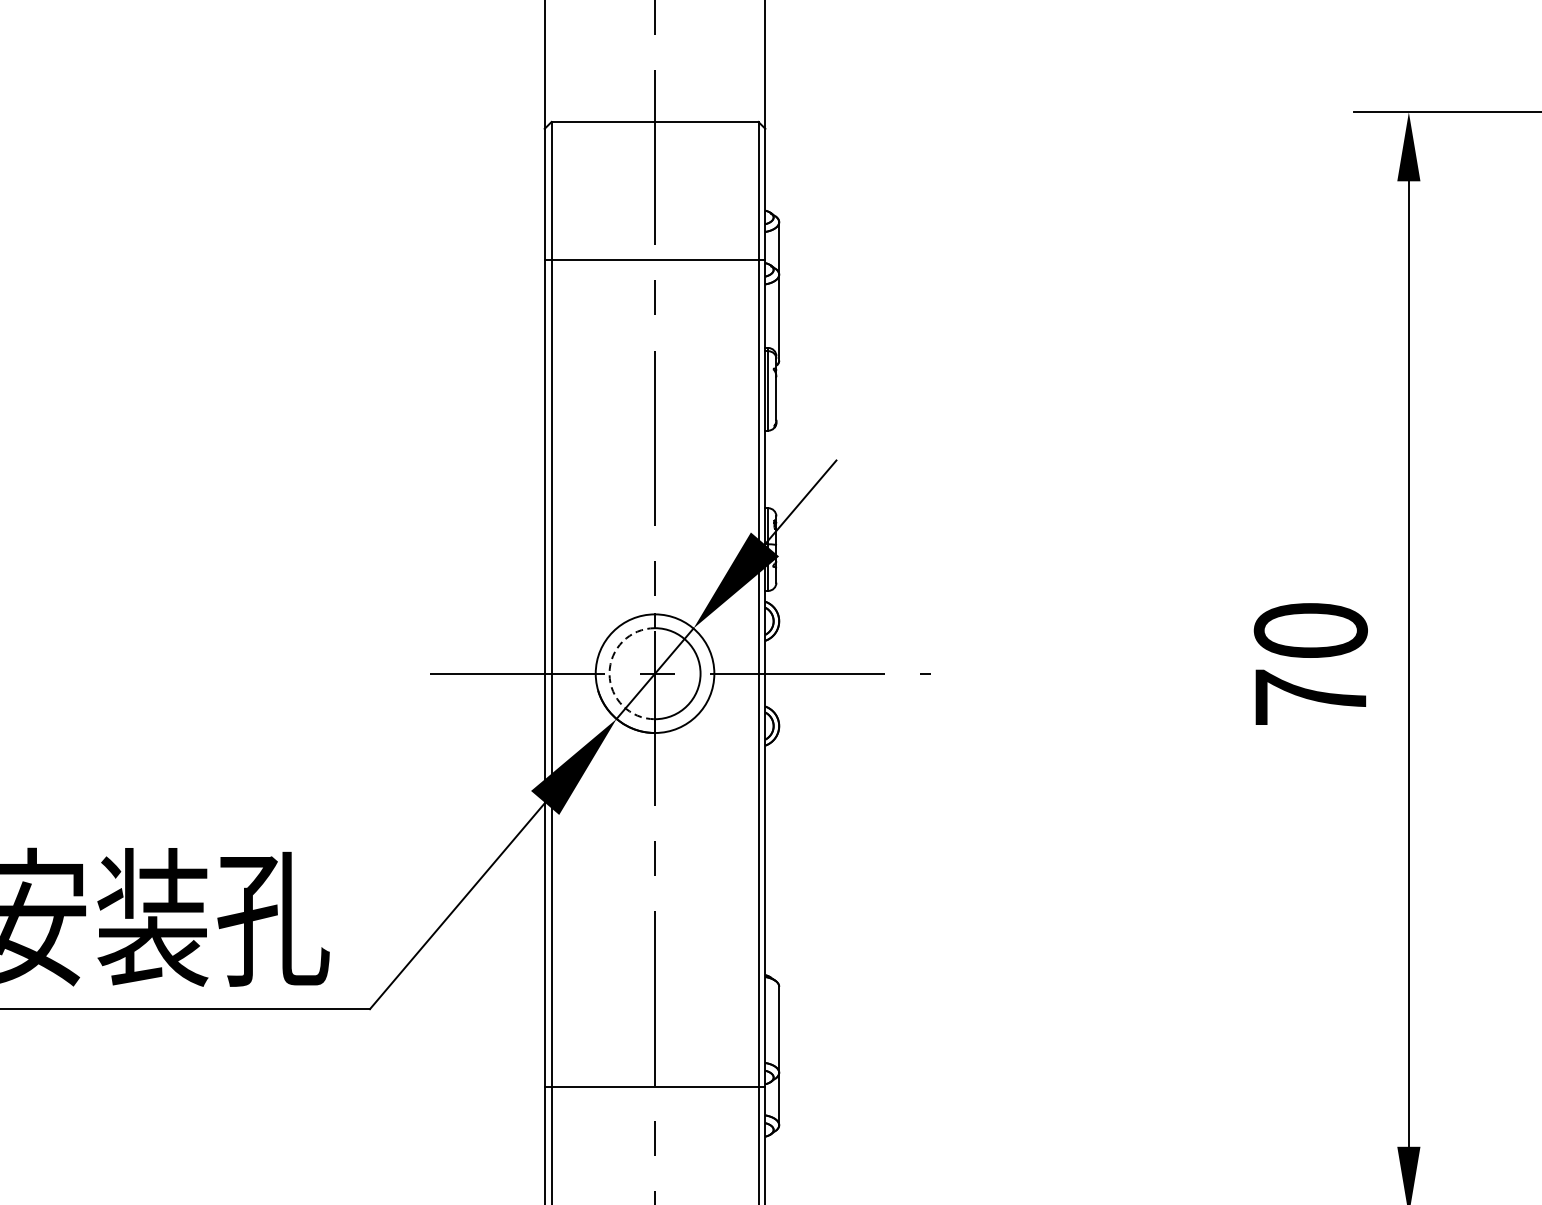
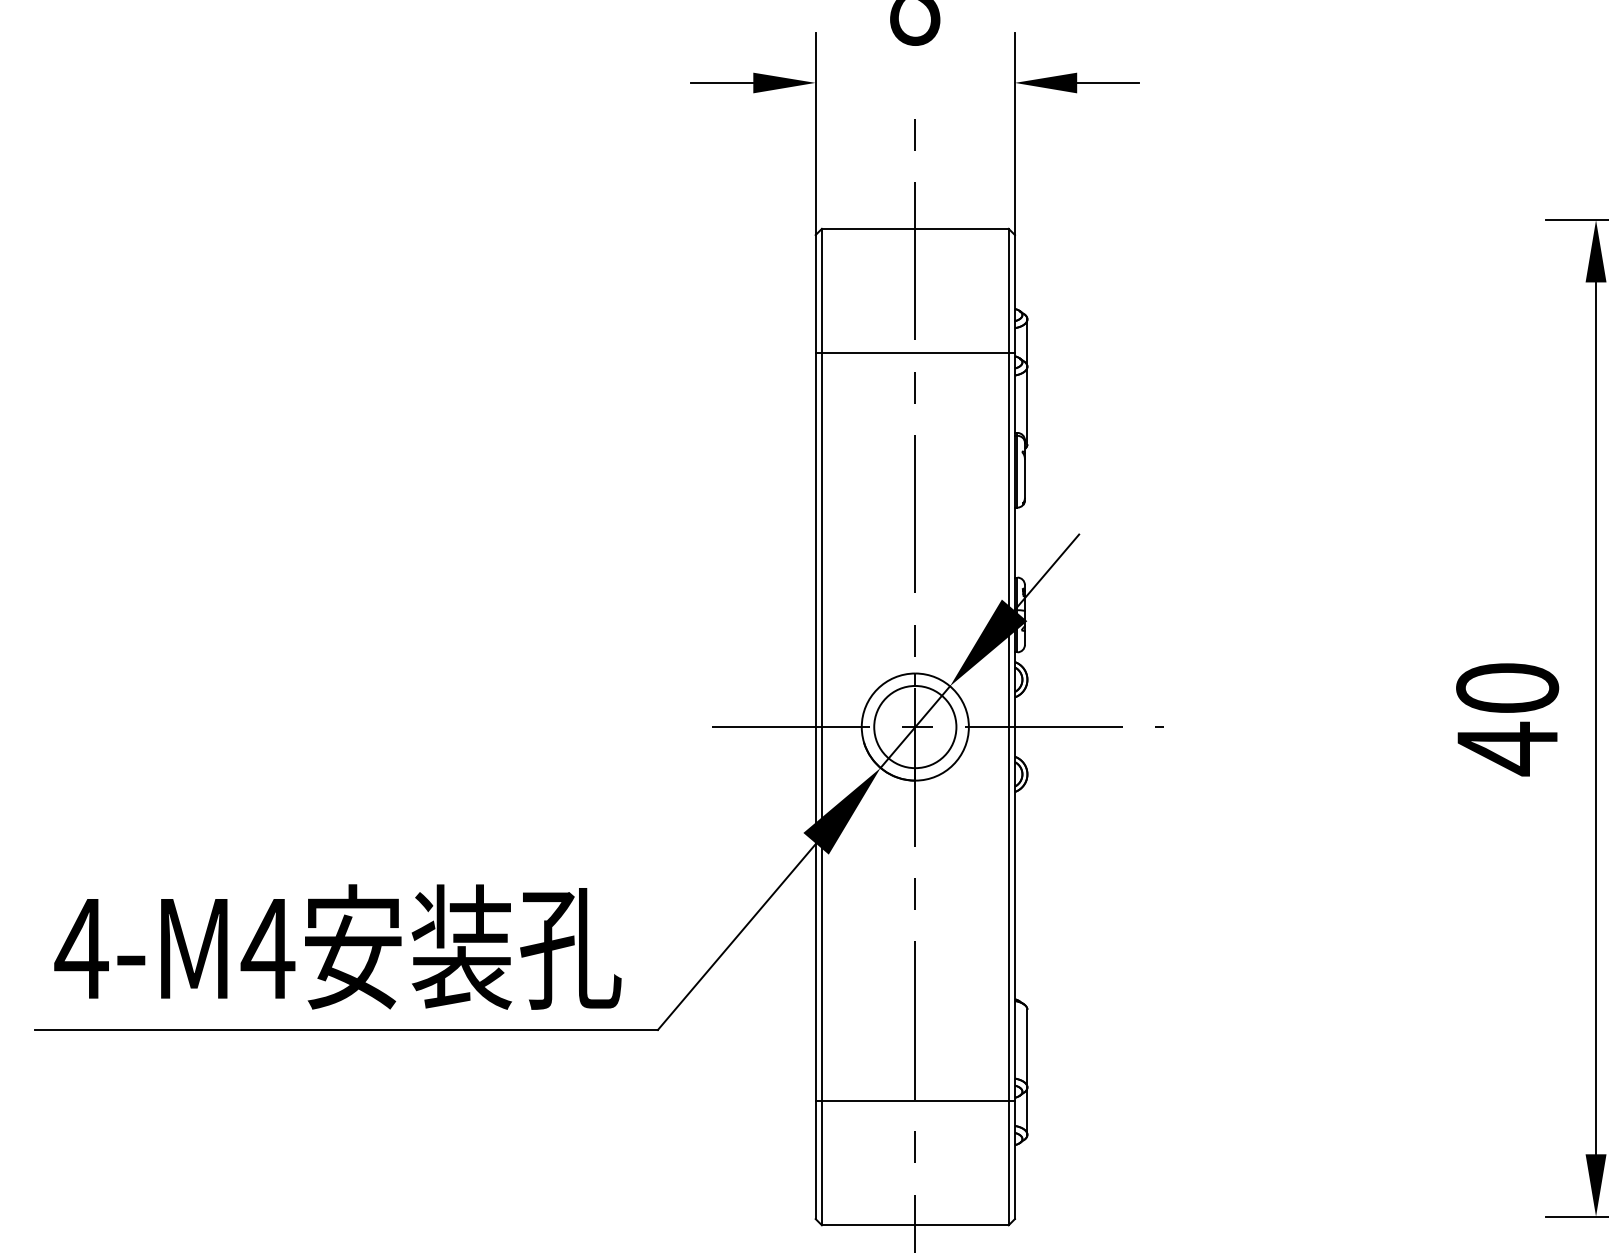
arc: (609, 674) -> (874, 727), dashed -> solid
text: (1310, 697) -> (1507, 748), 70 -> 40

